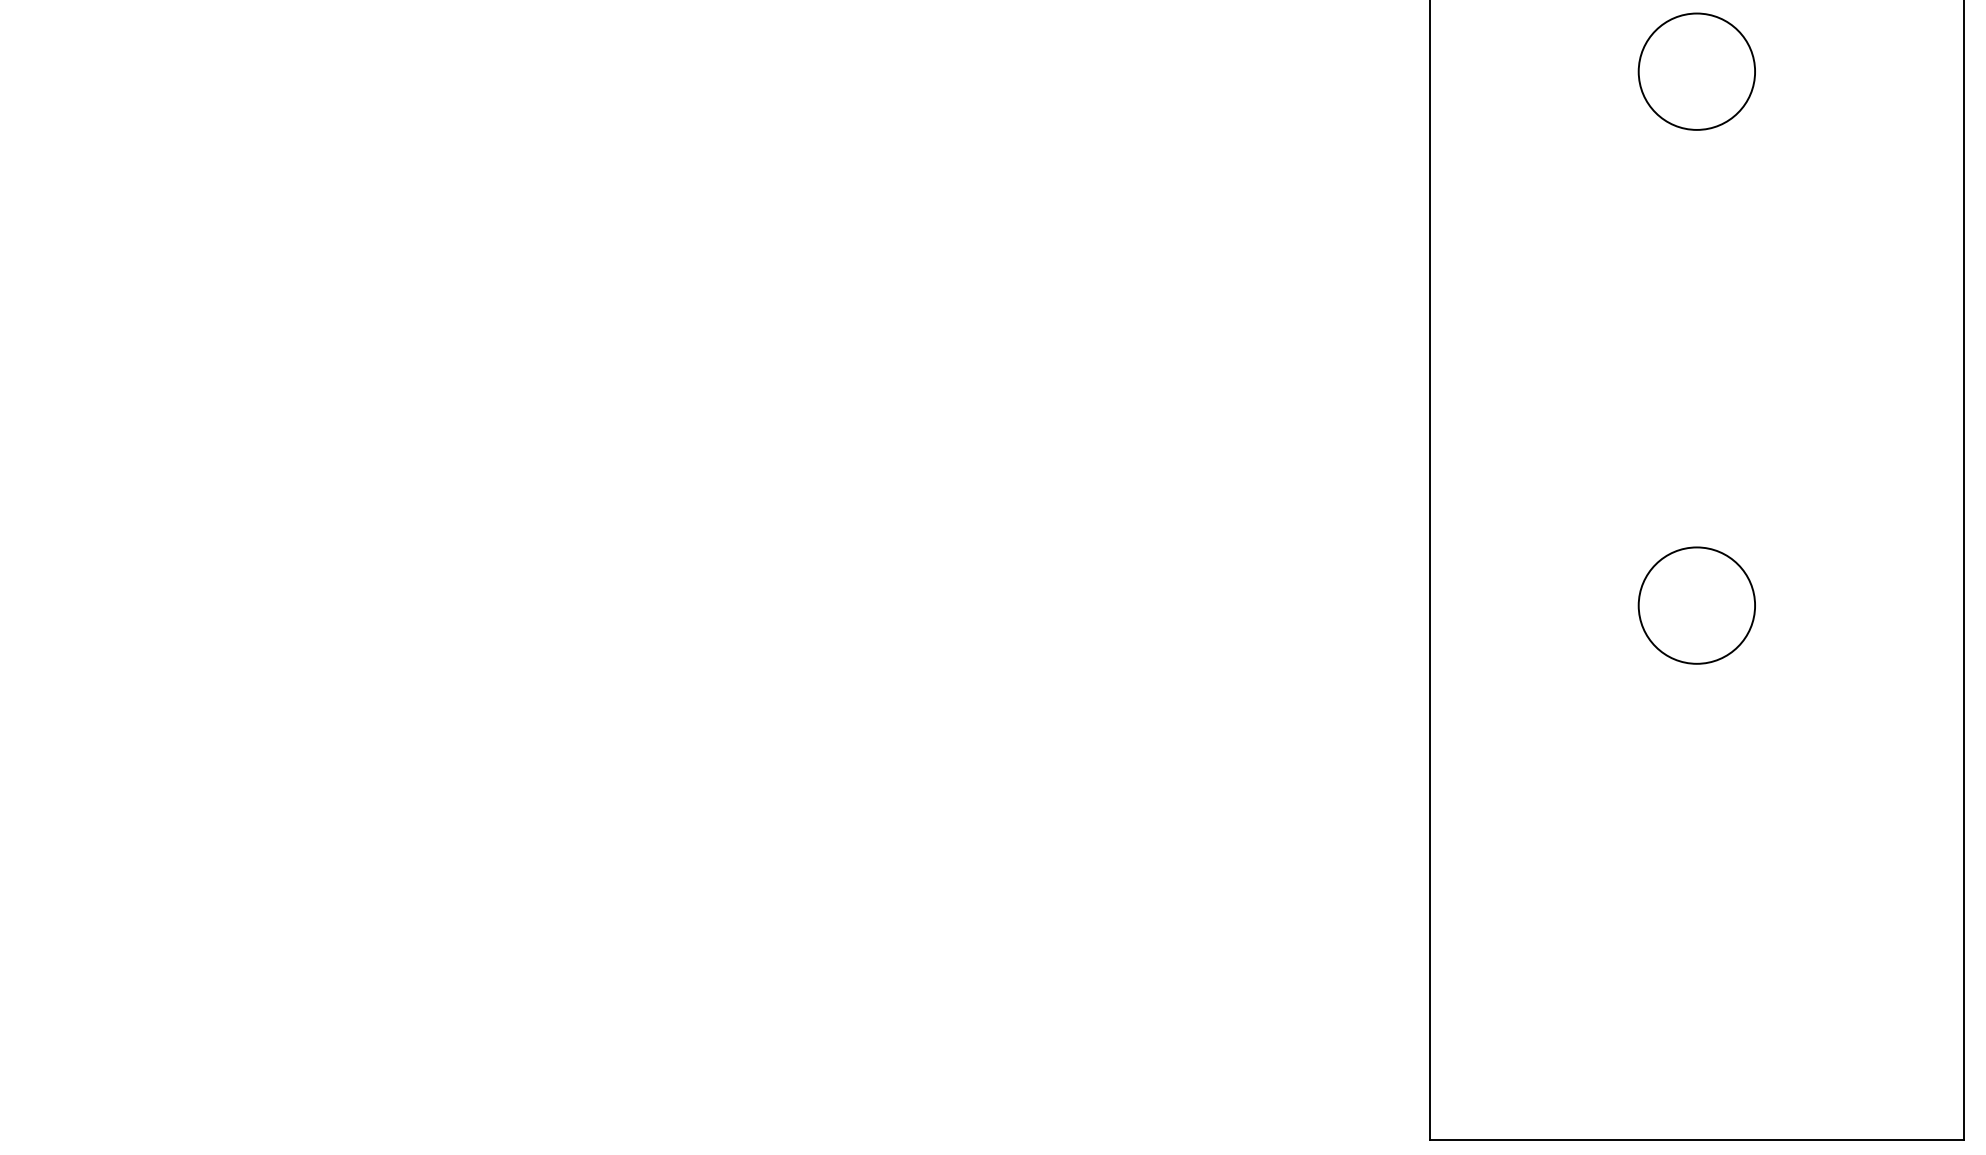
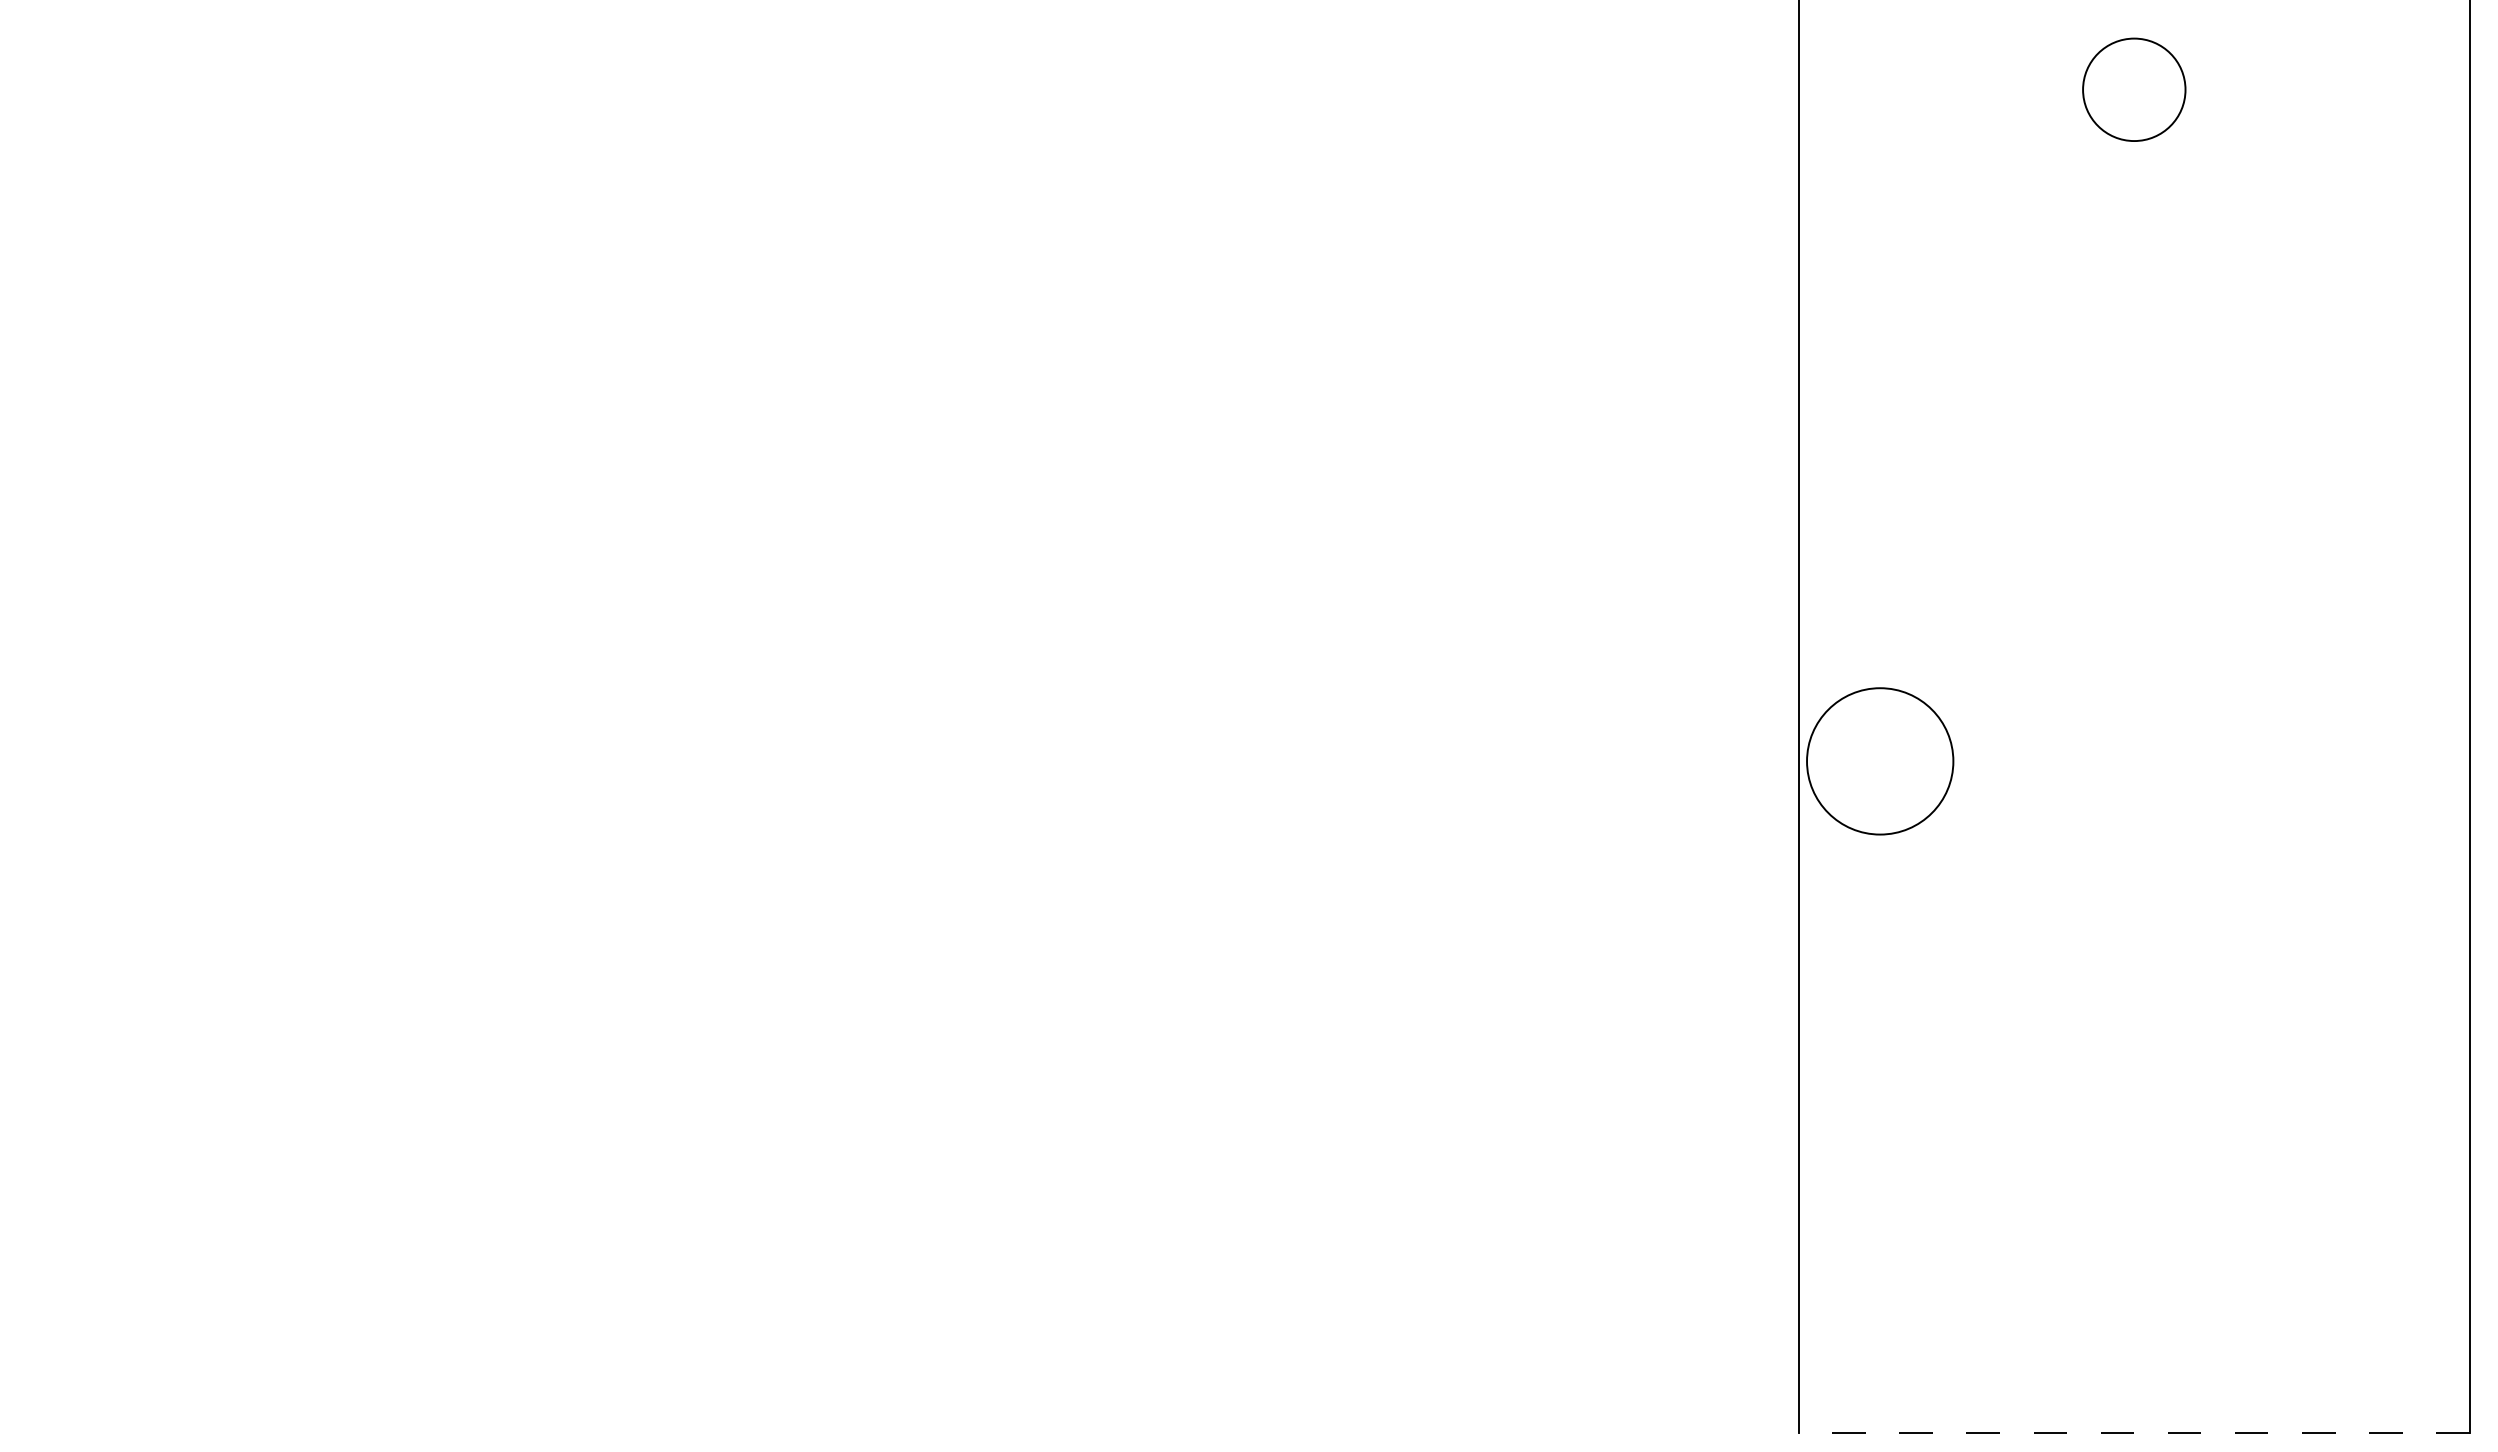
circle: (1697, 71) -> (2134, 89), size x0.7
circle: (1697, 605) -> (1880, 761), moved
line: (1697, 1139) -> (2134, 1432), solid -> dashed

